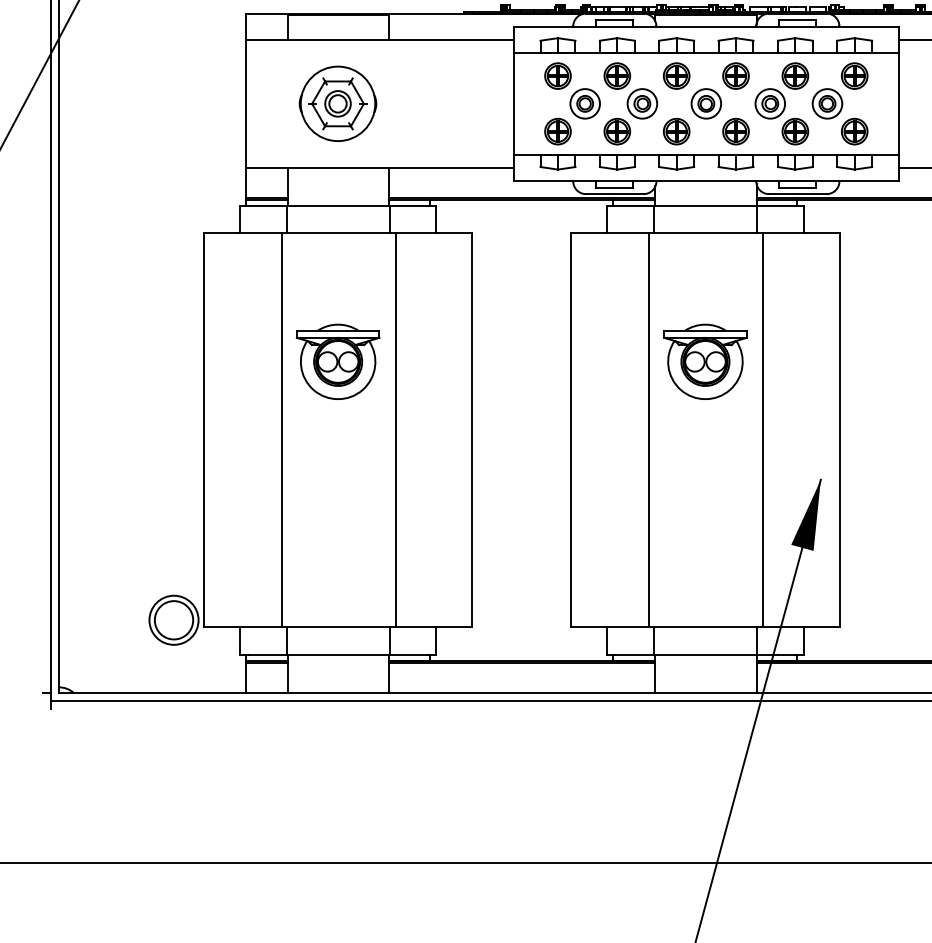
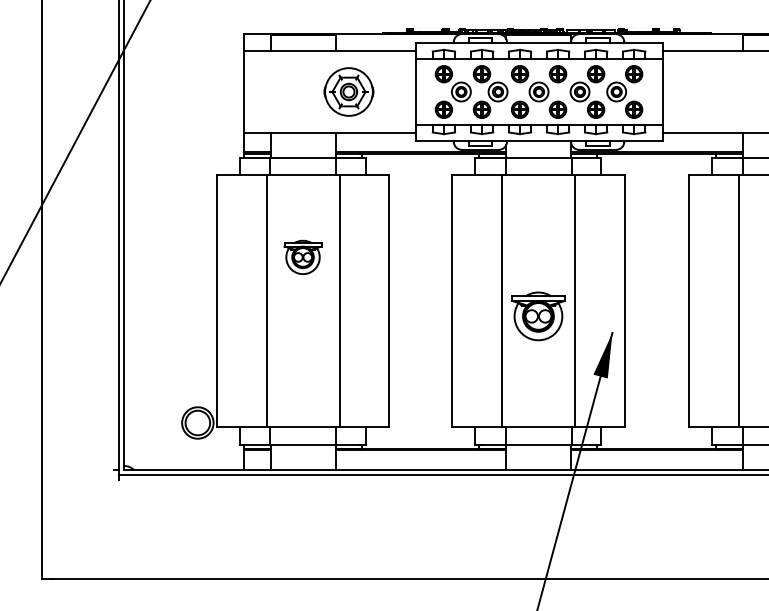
part: (337, 103) -> (348, 91), moved
part: (337, 362) -> (302, 257), size x0.7
part: (705, 362) -> (538, 316), moved

